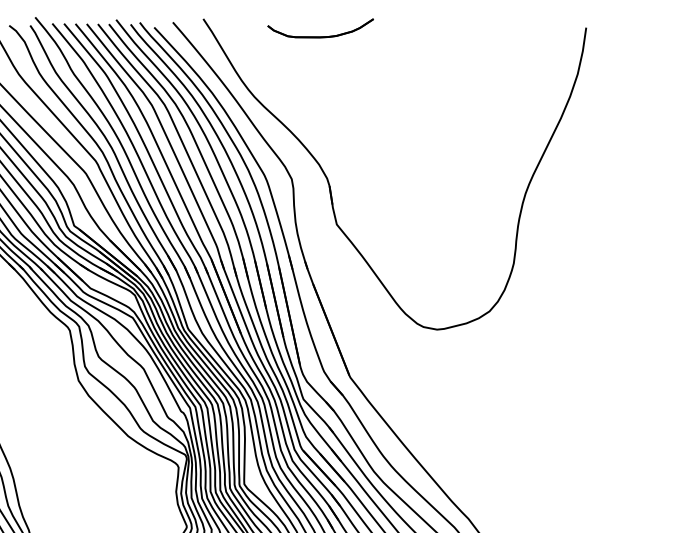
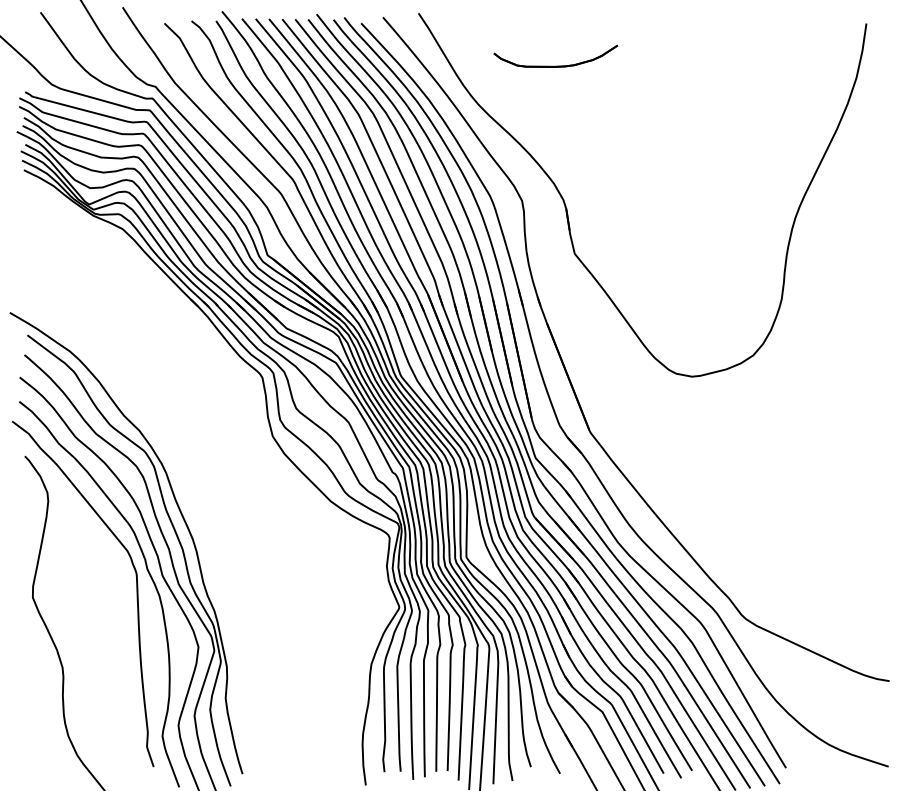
part: (320, 36) -> (555, 65), moved

